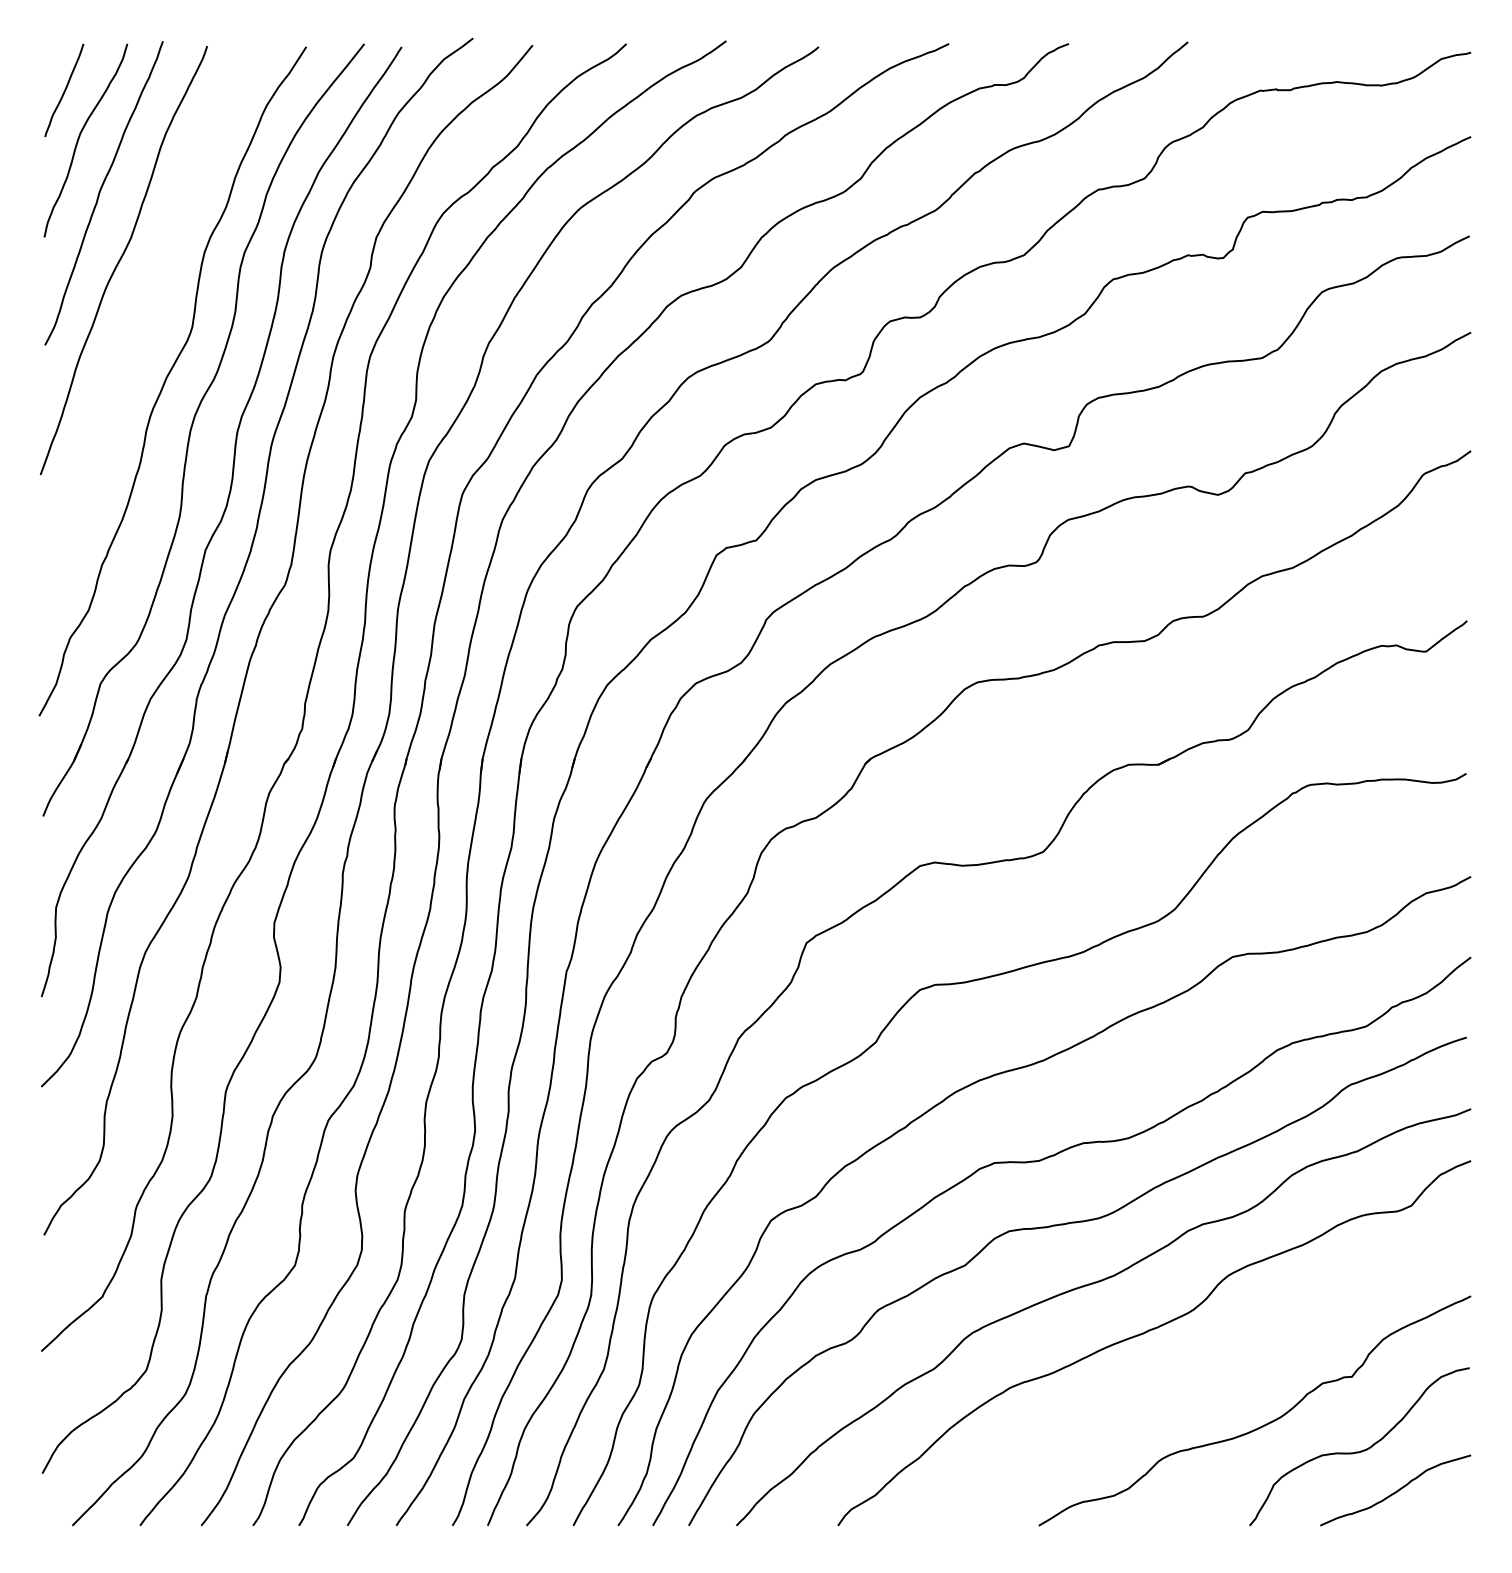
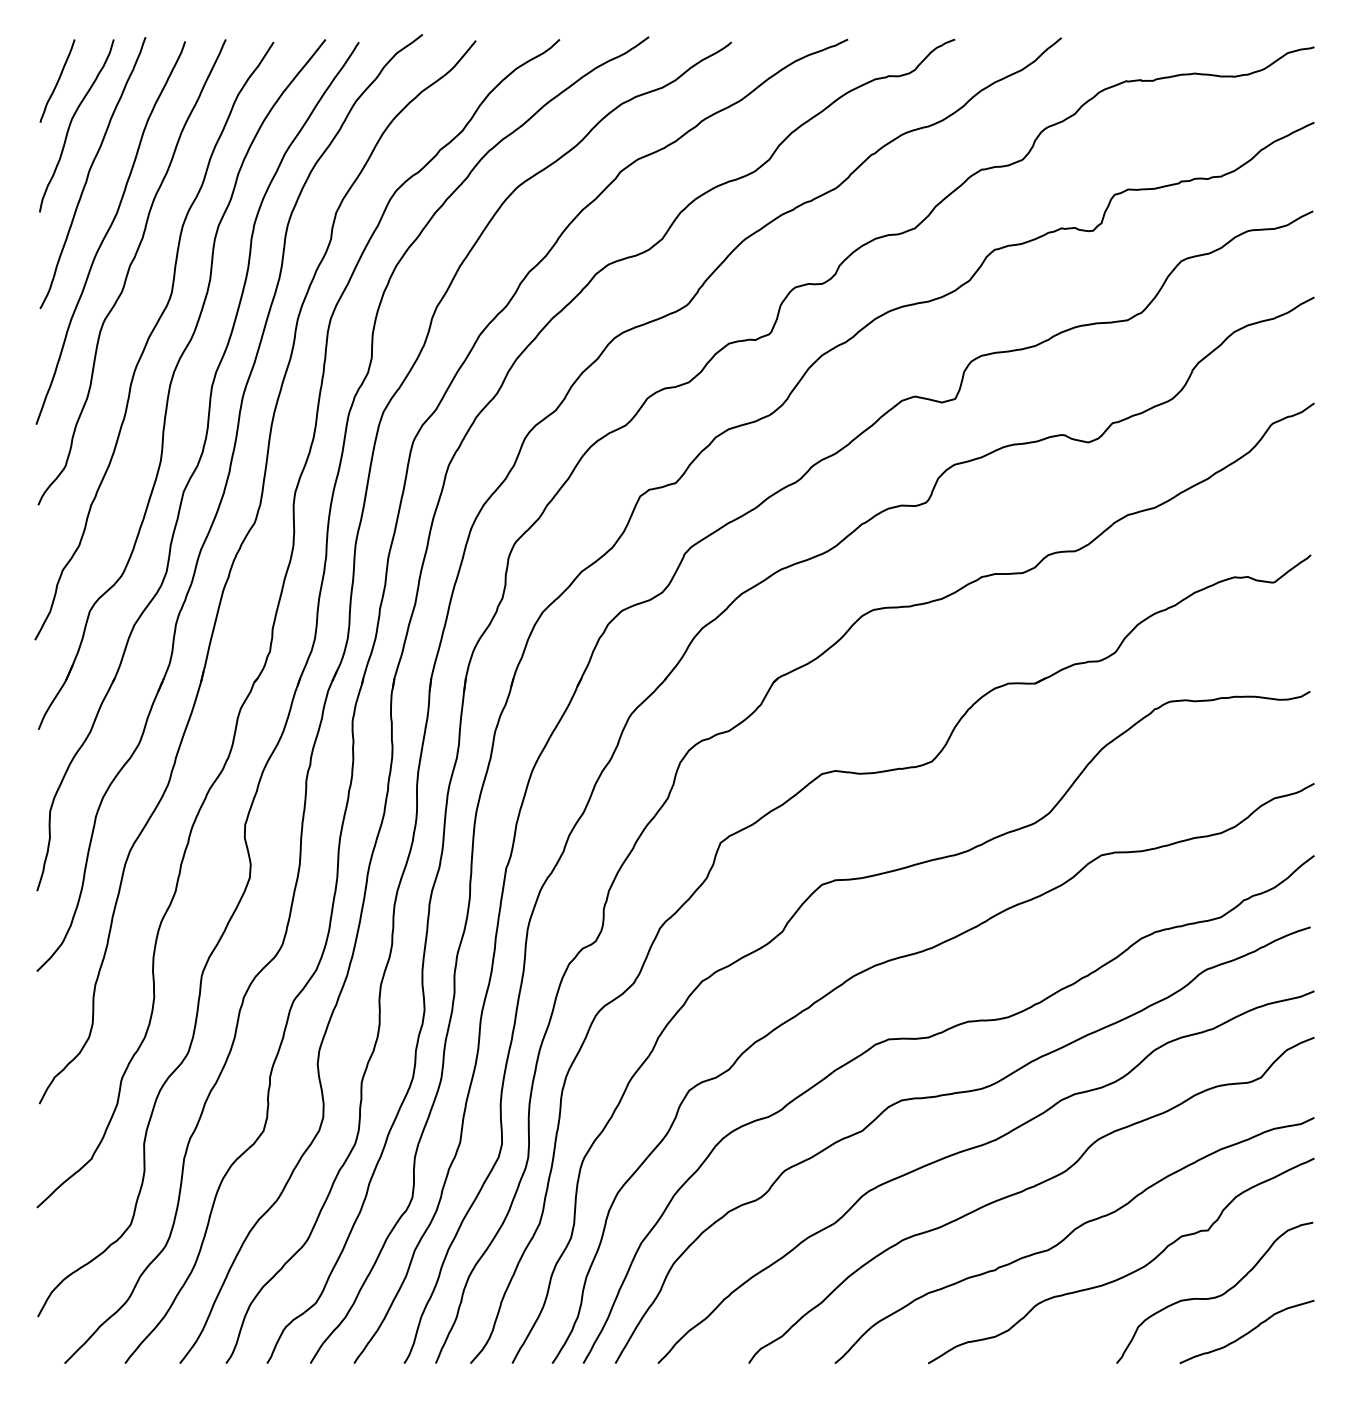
curve: (144, 304) -> (129, 272), added
curve: (1197, 1382) -> (1069, 1235), added

